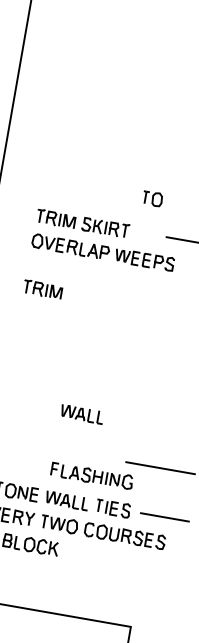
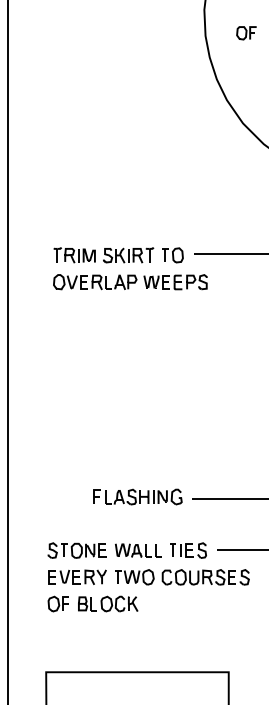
part: (152, 198) -> (172, 255), moved
part: (42, 289) -> (73, 332), removed
part: (82, 414) -> (138, 456), removed
part: (91, 475) -> (137, 496), moved

